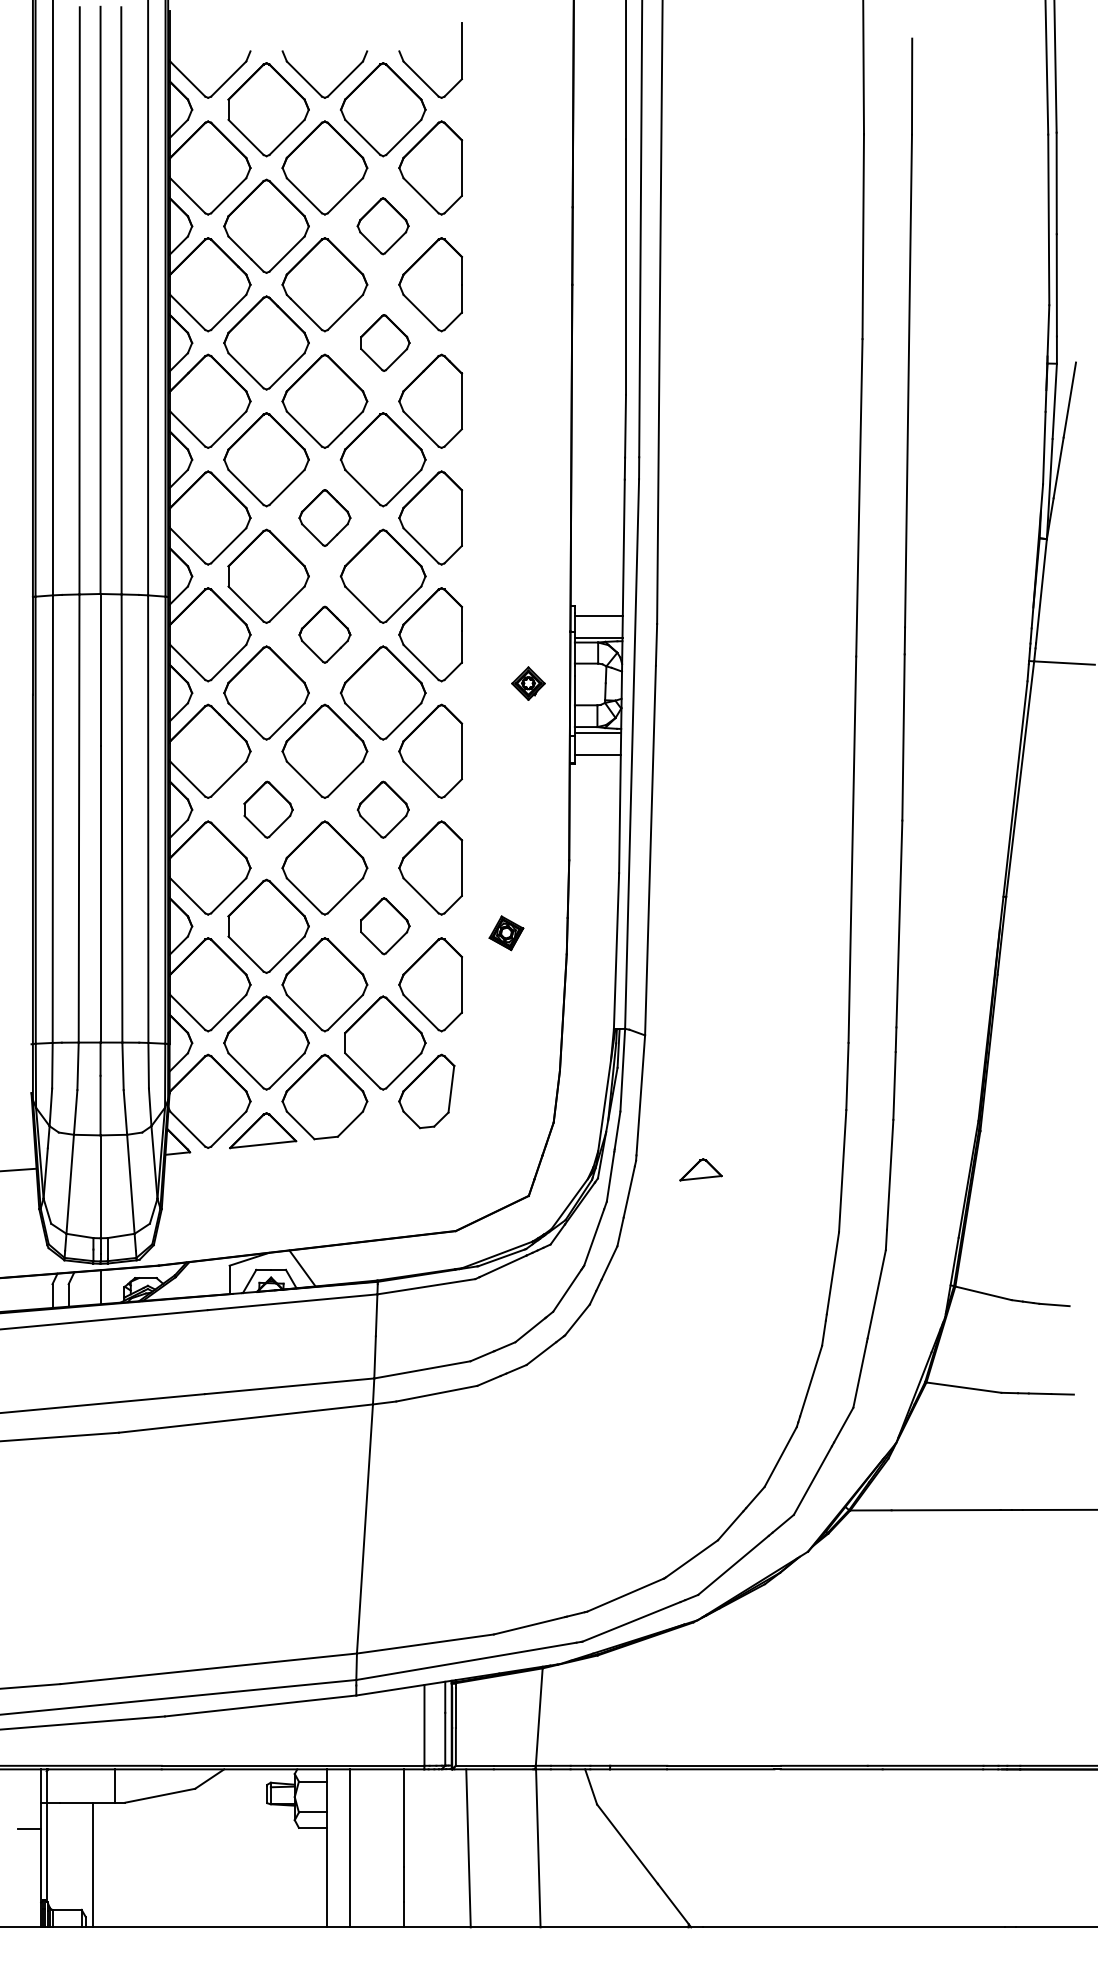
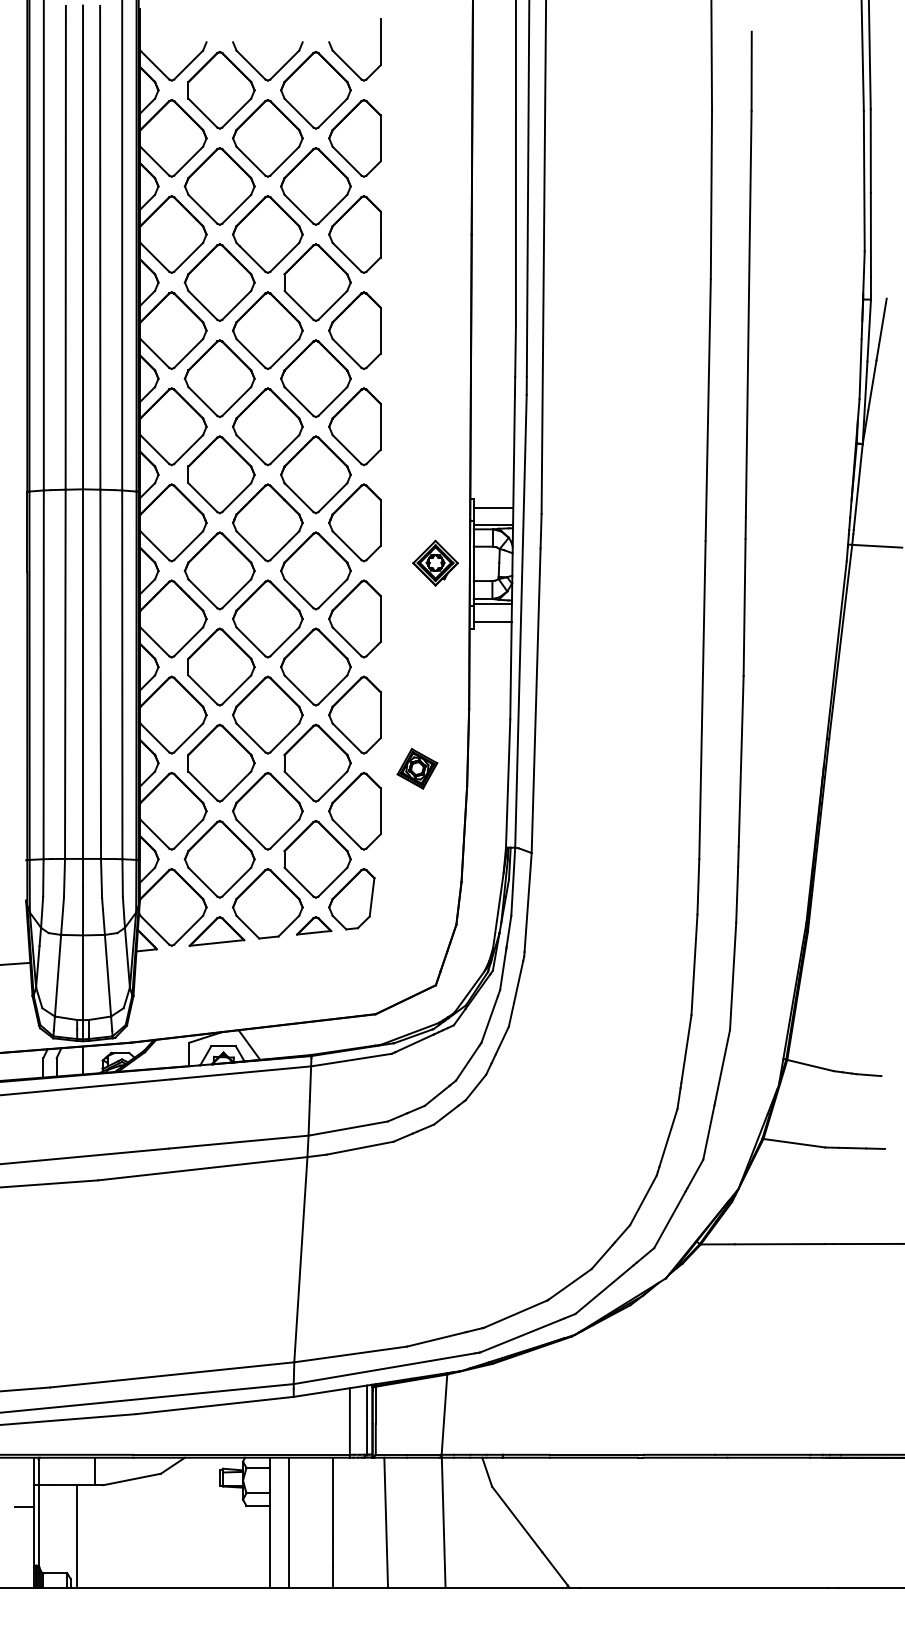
part: (382, 225) -> (315, 185), size x1.67
part: (385, 342) -> (317, 282), size x1.67
part: (324, 517) -> (267, 426), size x1.67
part: (324, 634) -> (267, 522), size x1.67
part: (528, 683) -> (435, 563), size x1.67
part: (268, 809) -> (221, 666), size x1.67
part: (383, 809) -> (316, 666), size x1.67
part: (385, 925) -> (317, 762), size x1.67
part: (506, 933) -> (417, 769), size x1.43
part: (700, 1169) -> (313, 925), moved

